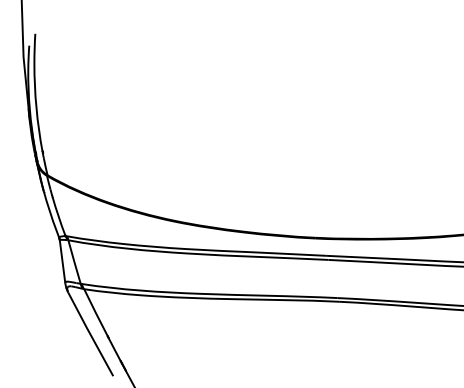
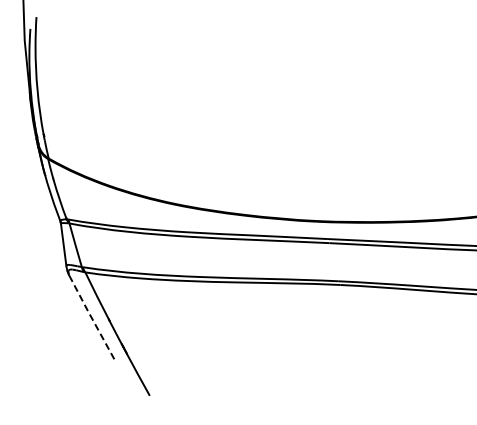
line: (90, 334) -> (91, 317), solid -> dashed

